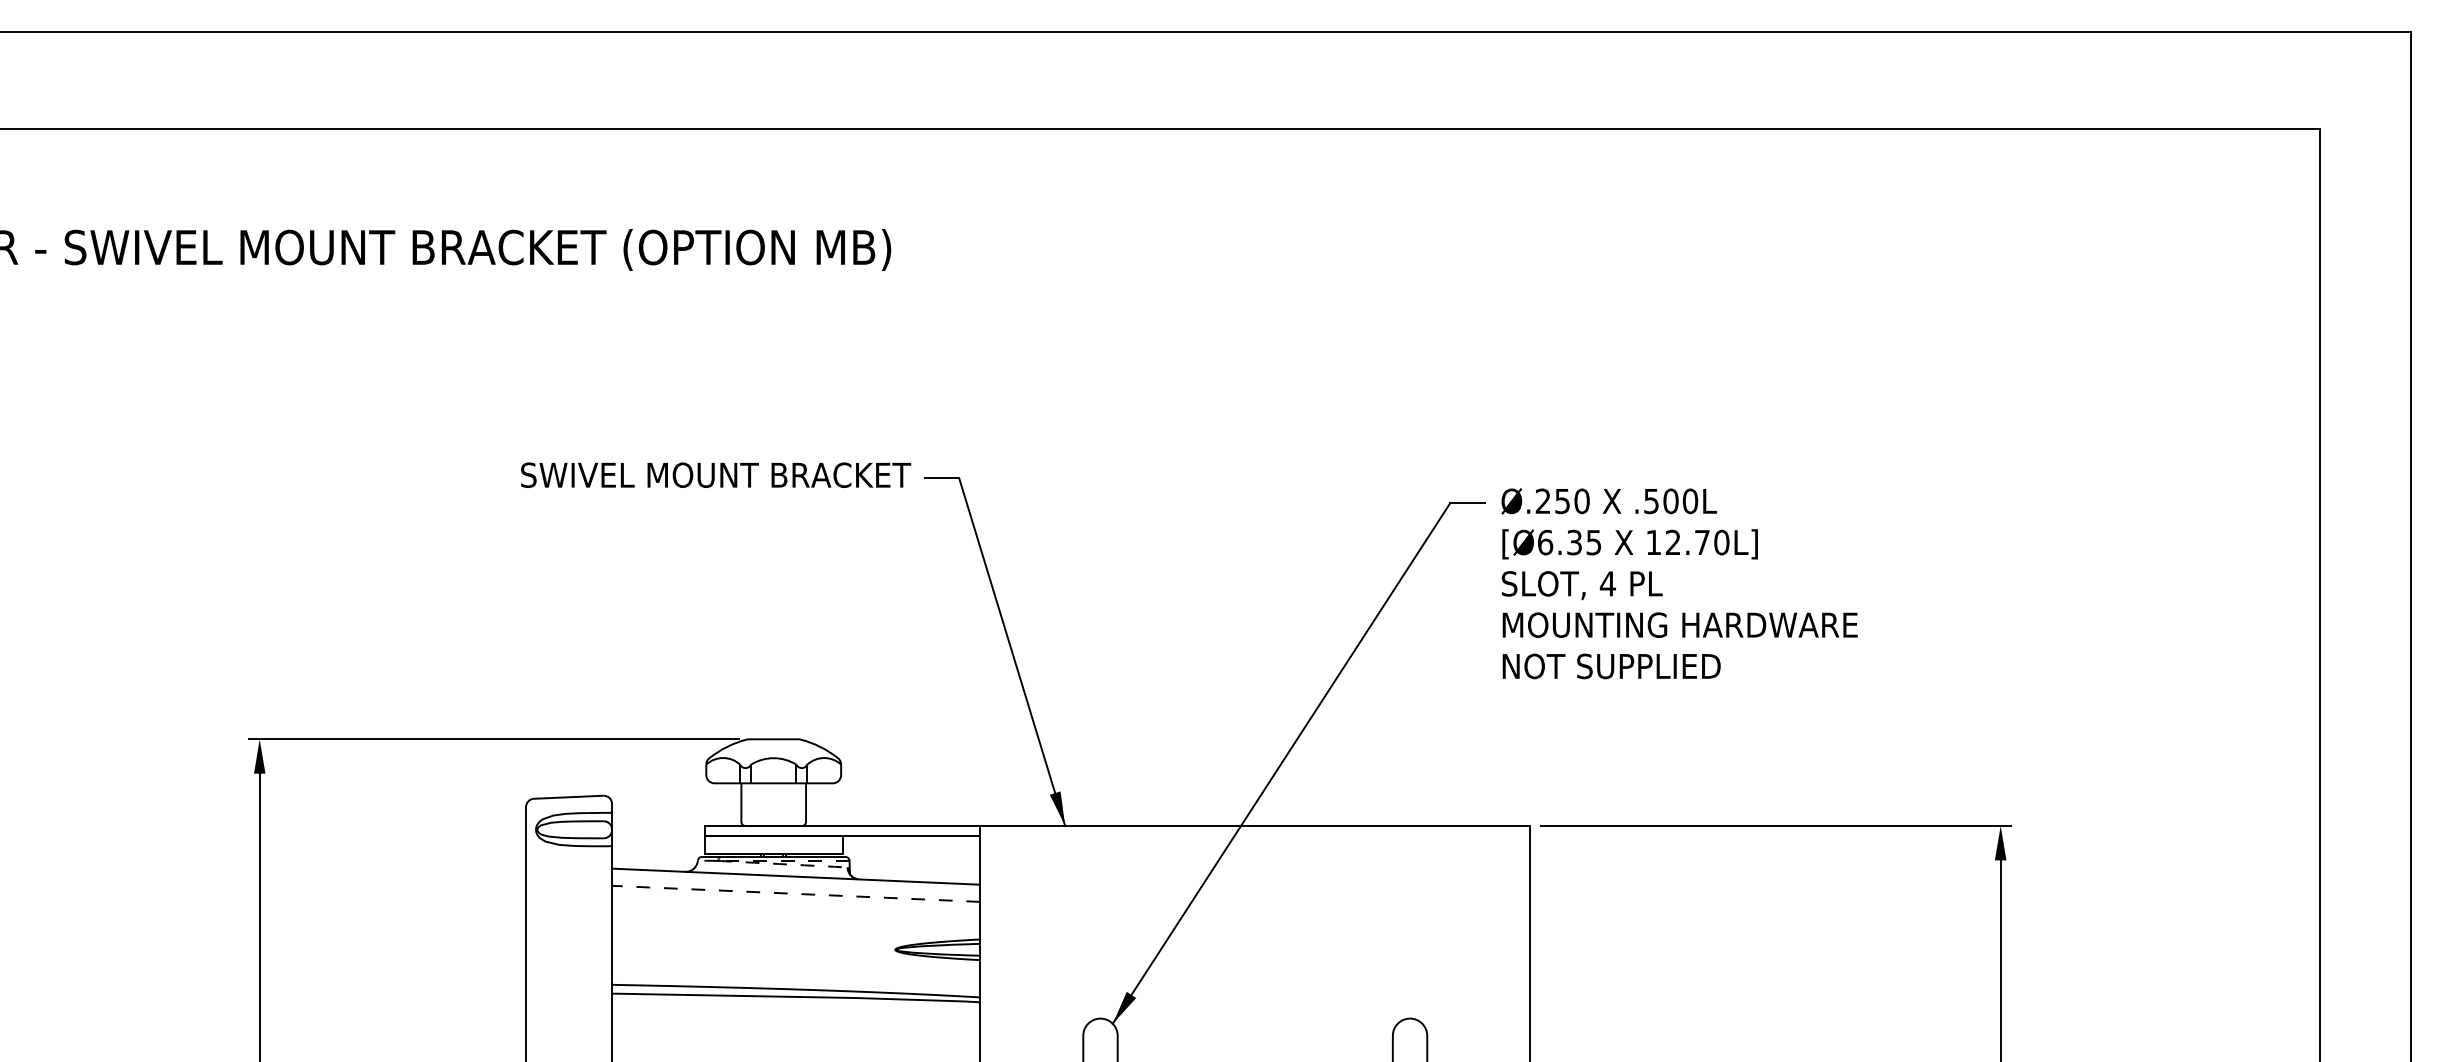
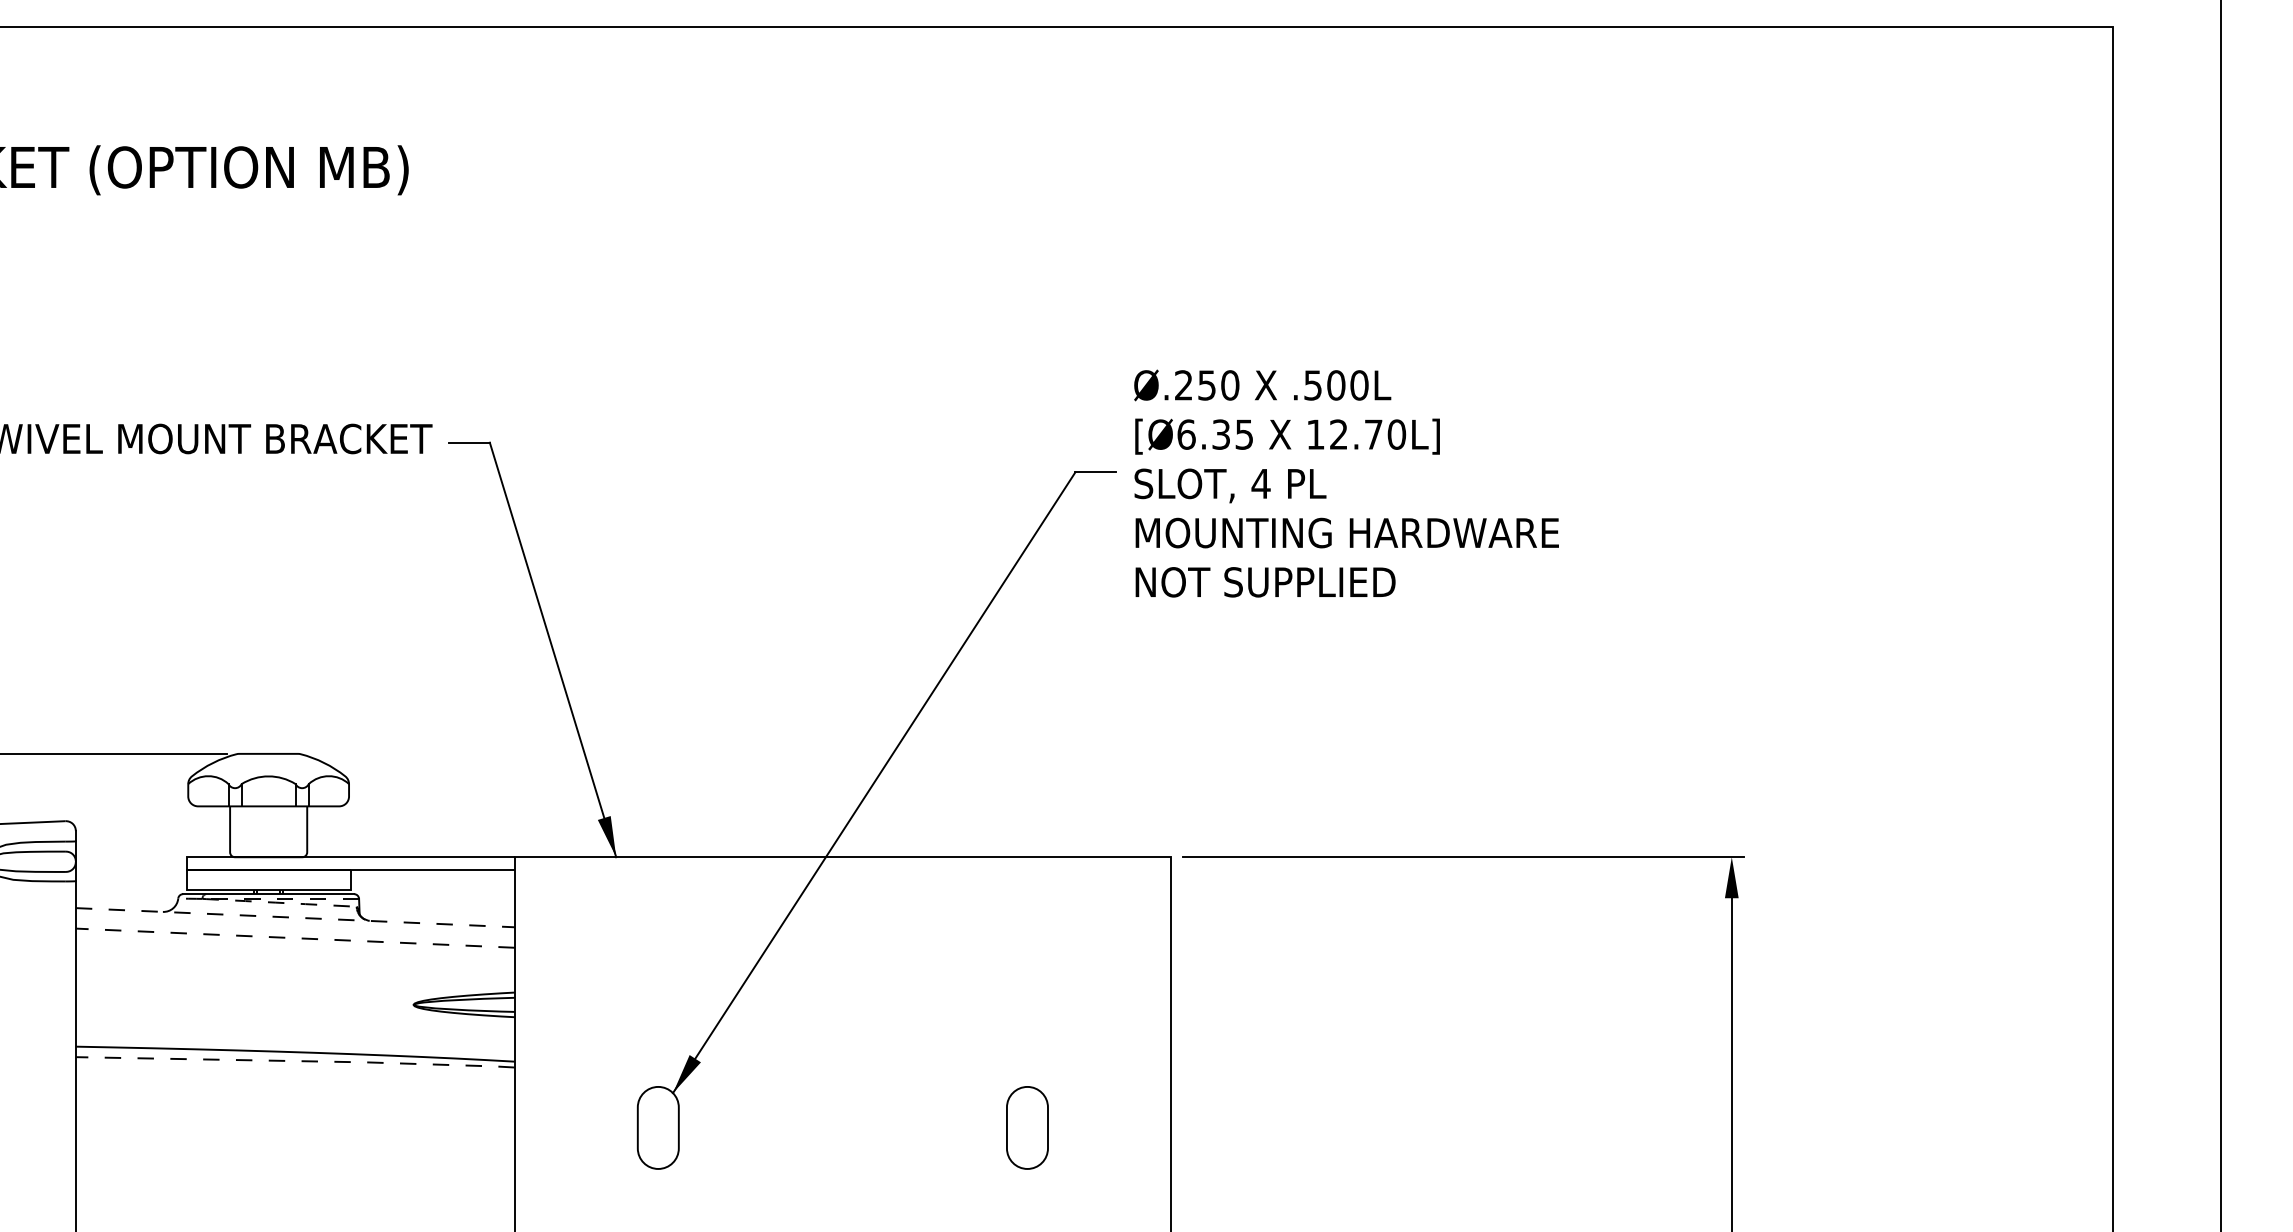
text: (1679, 583) -> (1346, 483), moved
line: (796, 876) -> (295, 917), solid -> dashed
line: (797, 996) -> (297, 1060), solid -> dashed

